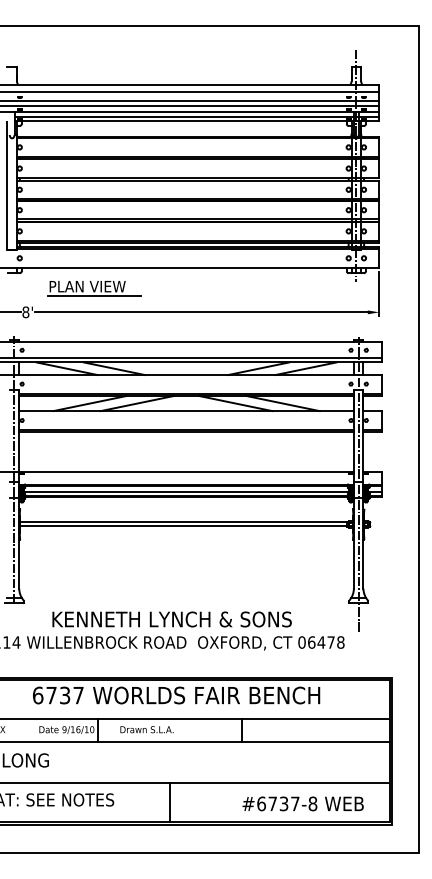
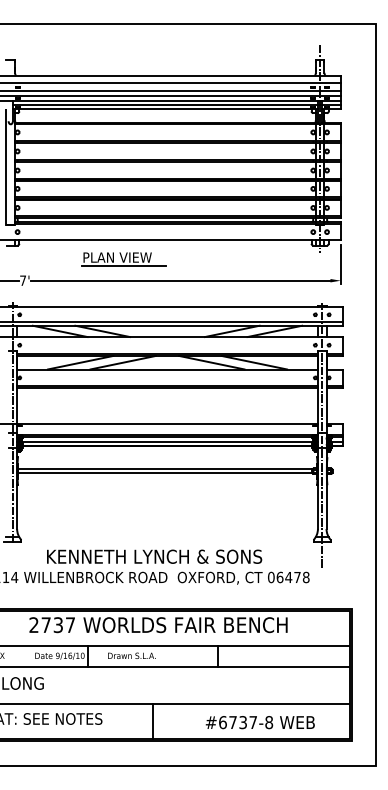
part: (94, 288) -> (123, 259), moved
text: (26, 312) -> (23, 280), 8' -> 7'
text: (37, 695) -> (33, 625), 6737 -> 2737
text: (302, 803) -> (259, 722), moved

